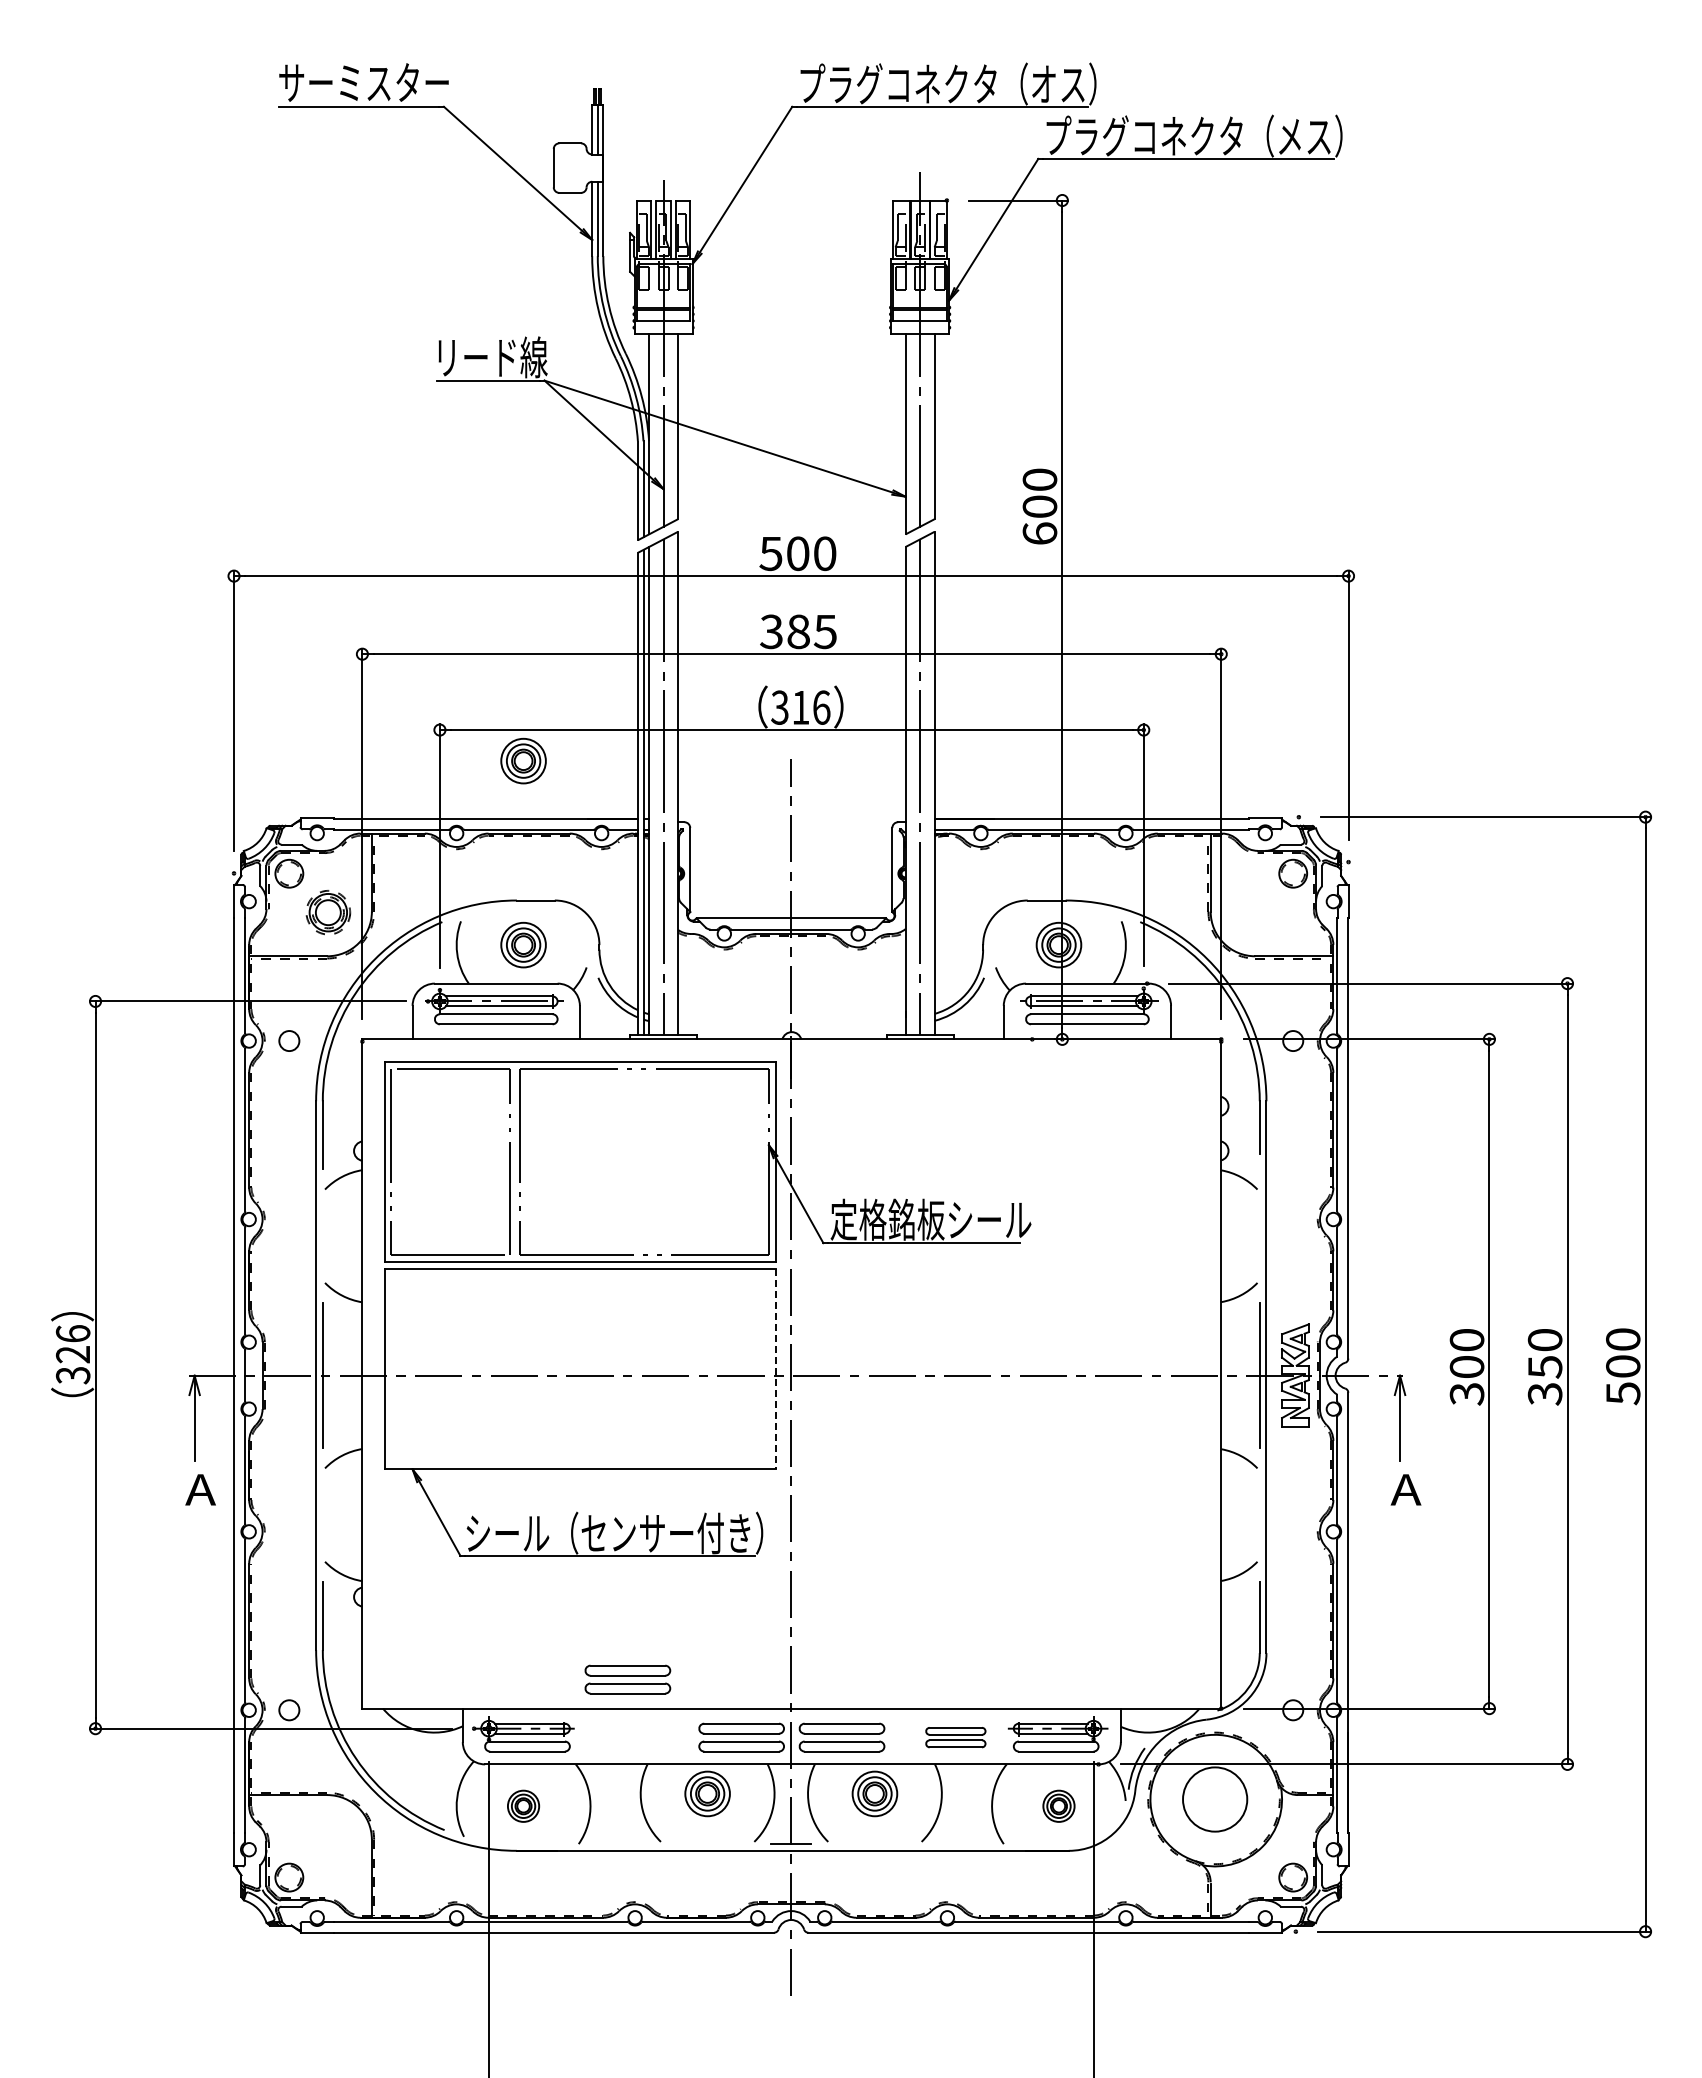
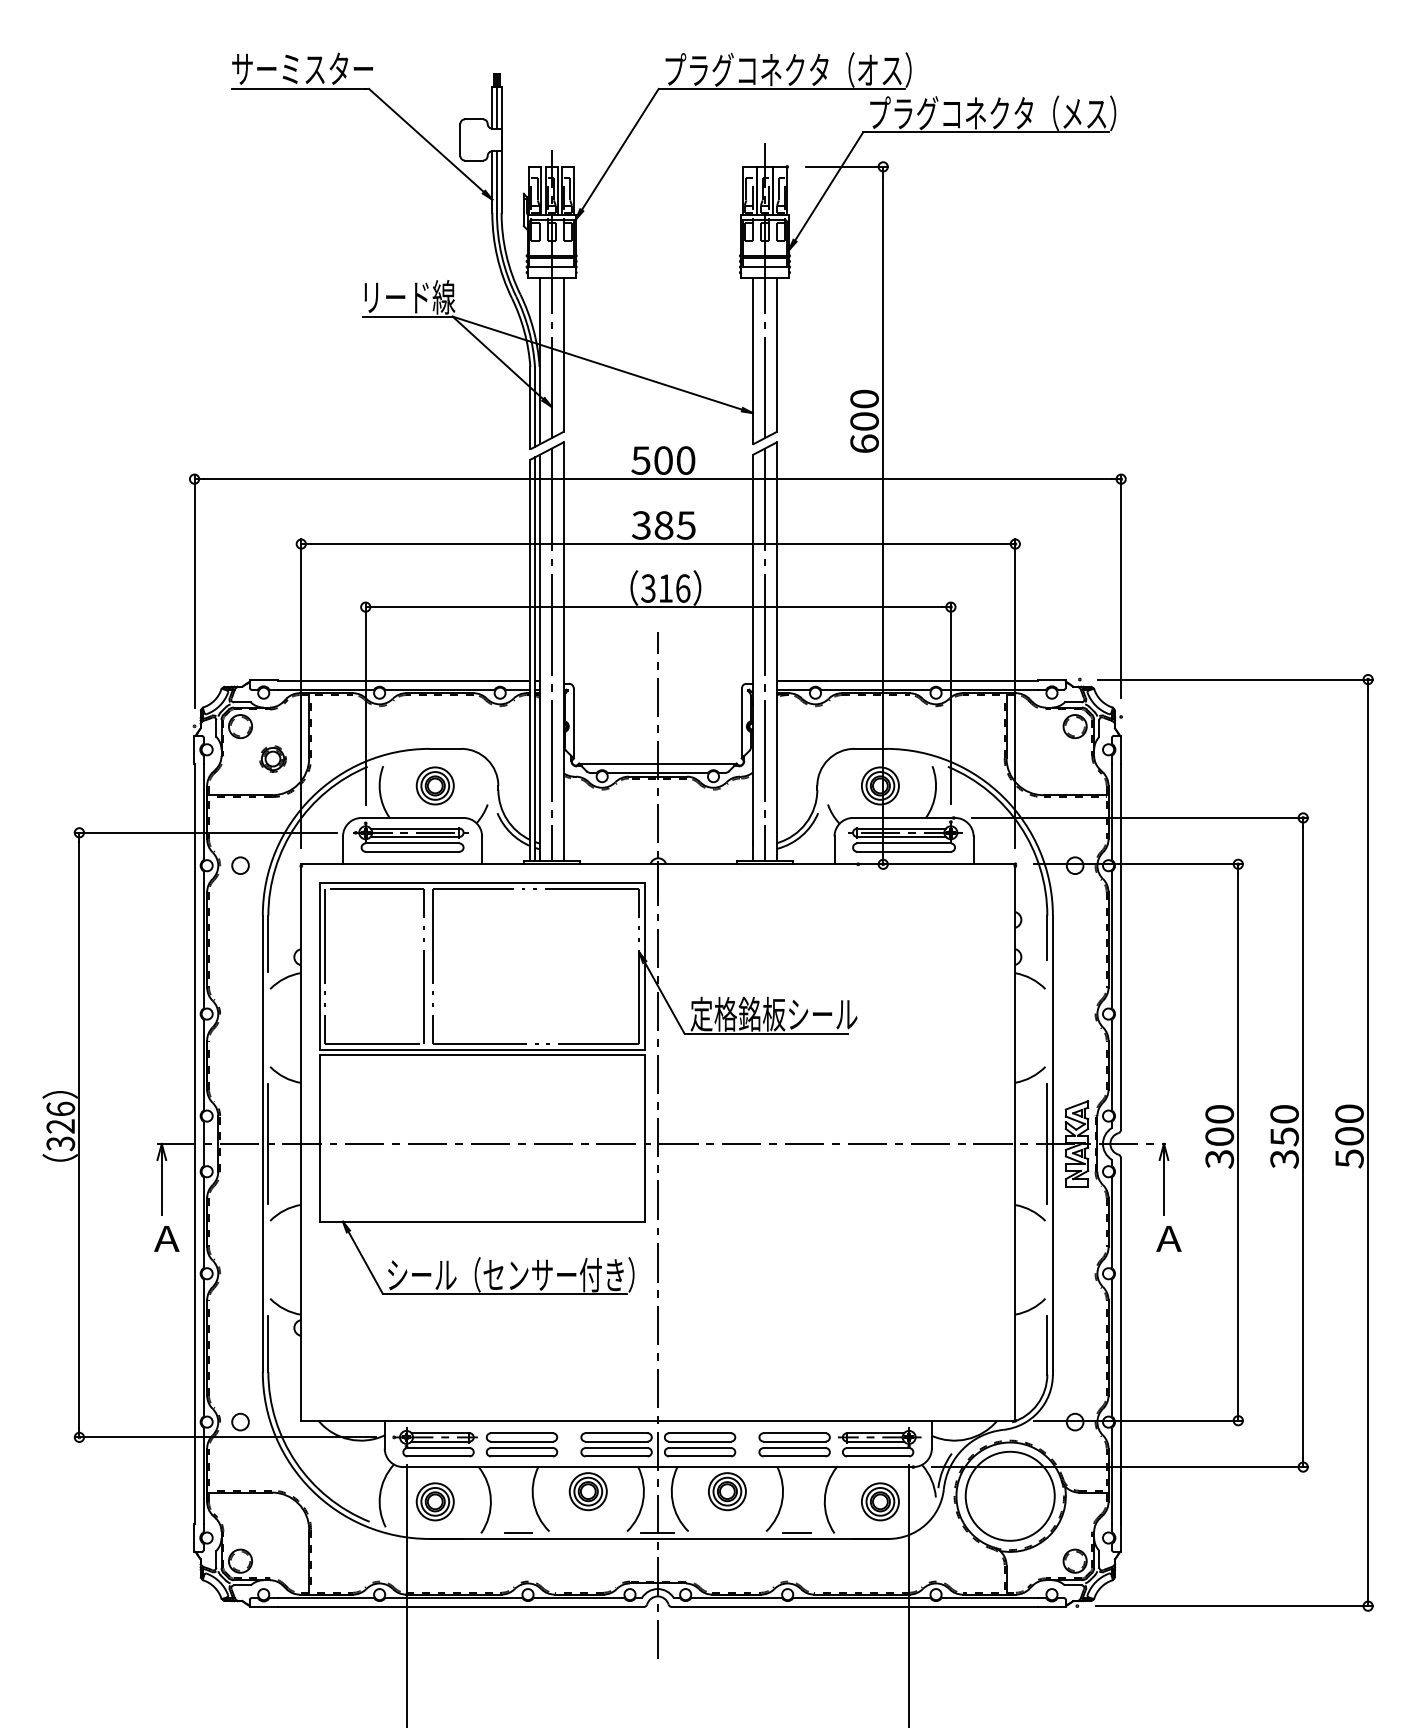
part: (523, 760) -> (435, 632), removed
part: (328, 912) -> (273, 758), size x0.71
line: (775, 1369) -> (644, 1138), dashed -> solid
part: (627, 1679) -> (521, 1444), moved
part: (955, 1737) -> (794, 1444), size x1.43
circle: (1214, 1799) -> (1009, 1496), size x1.67
part: (523, 1806) -> (435, 1502), size x1.43
part: (1058, 1806) -> (880, 1502), size x1.43
line: (623, 1844) -> (518, 1533), added
line: (958, 1844) -> (796, 1533), added

